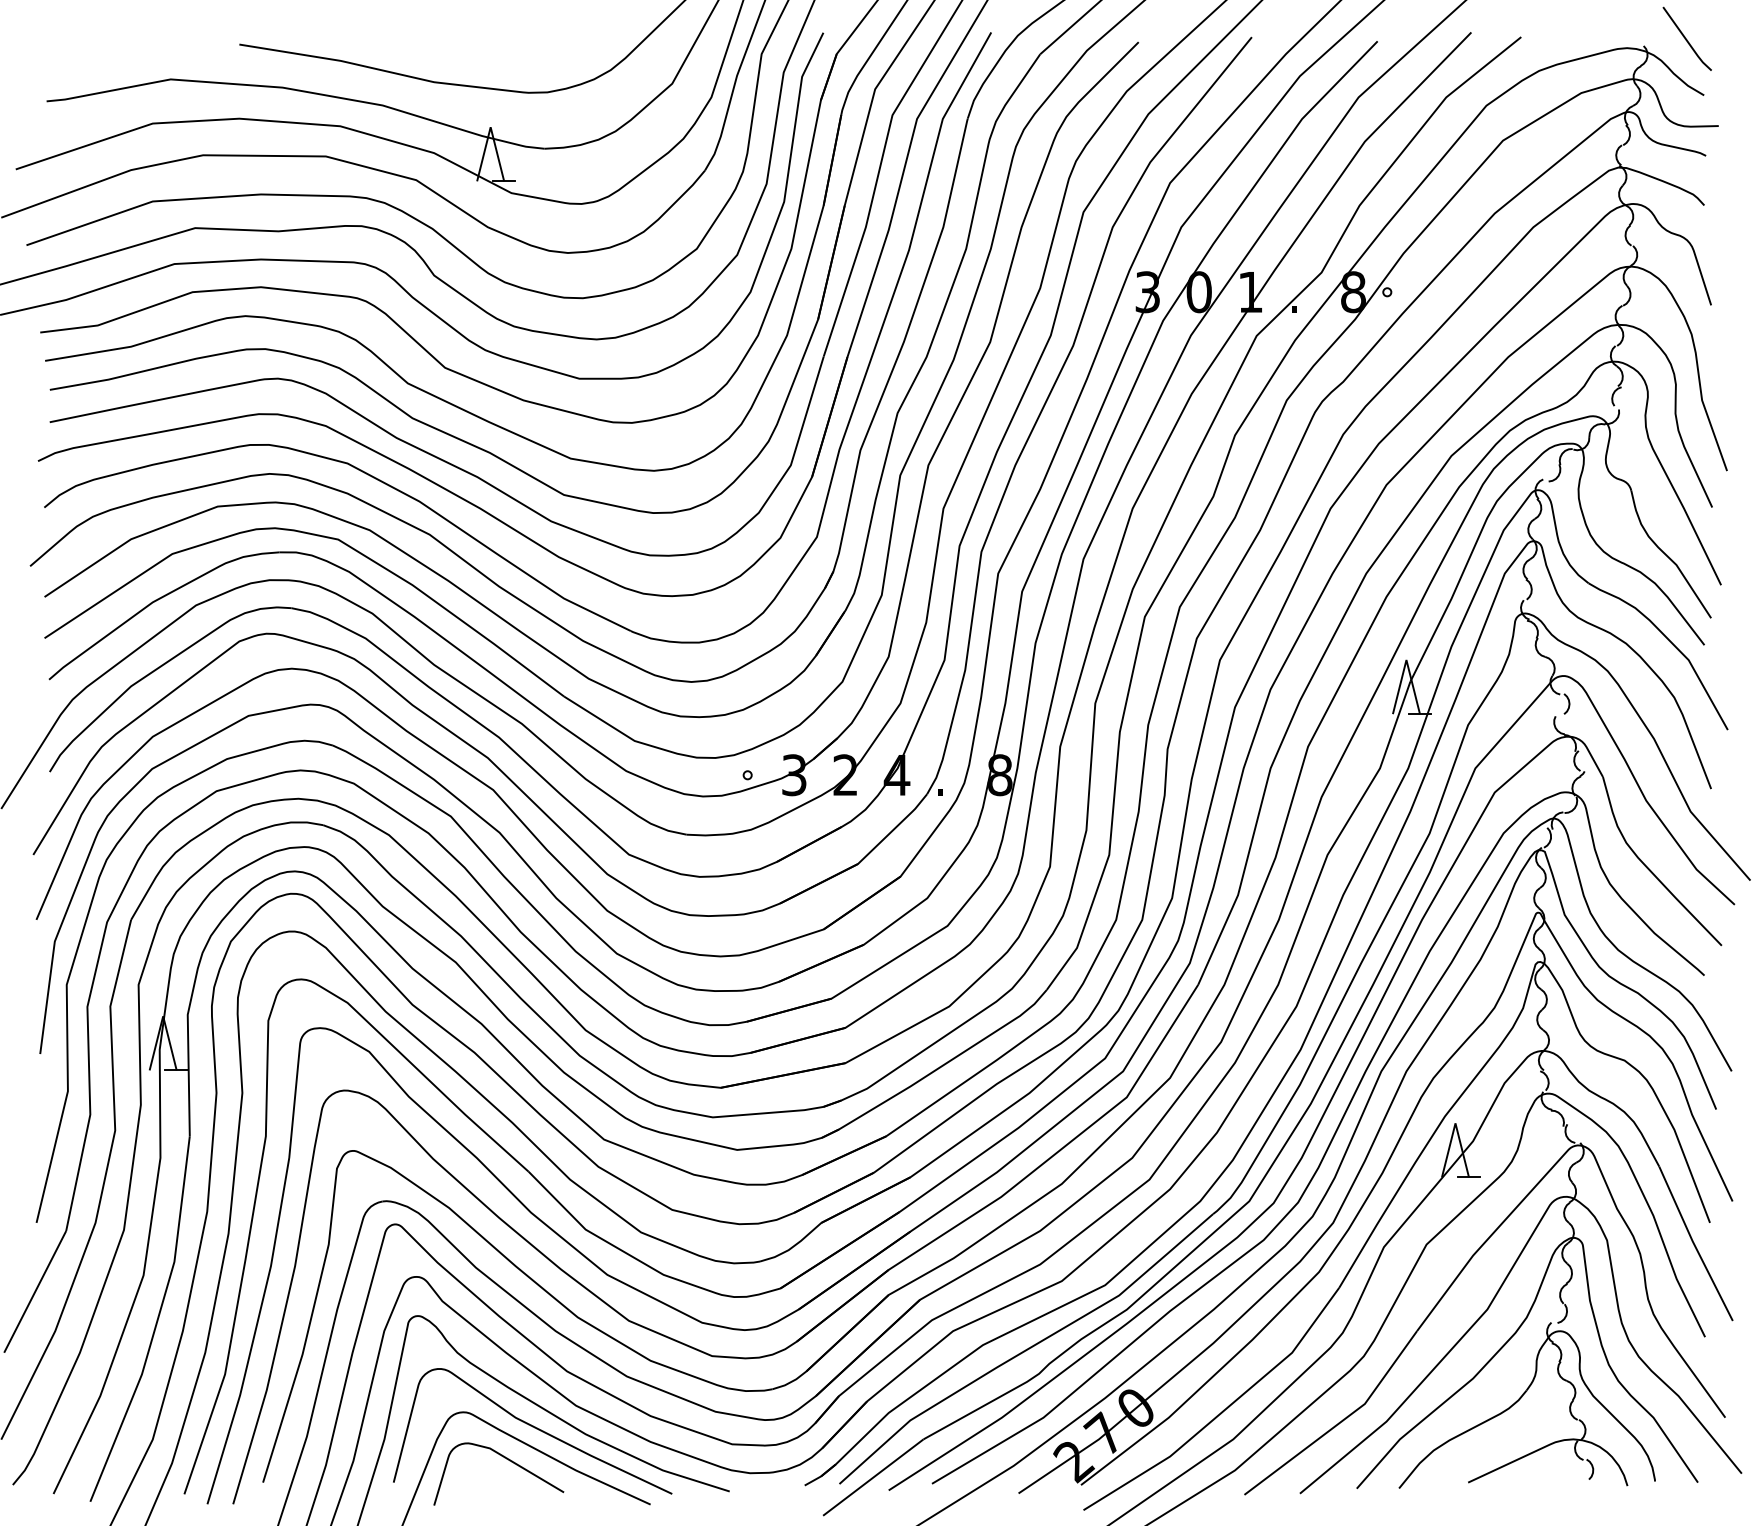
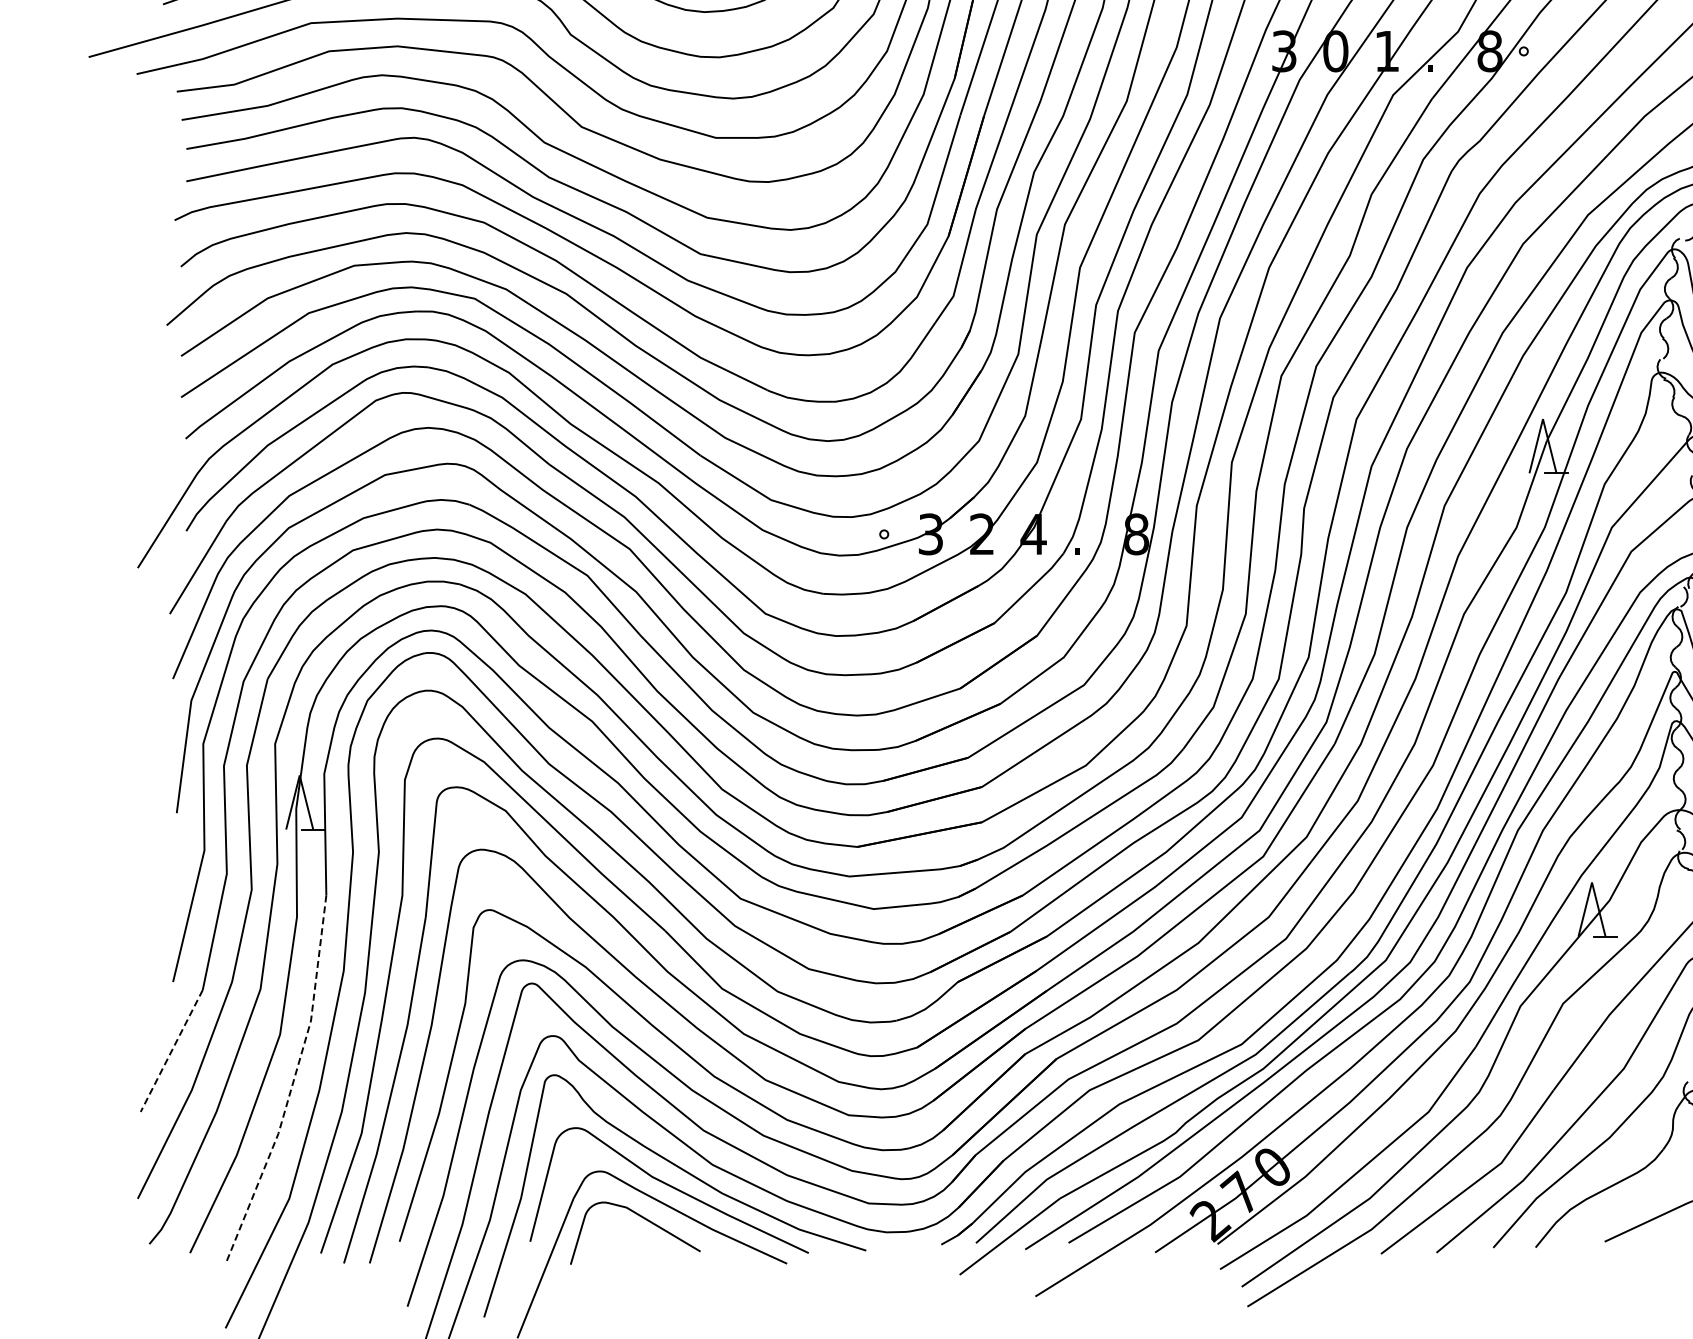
line: (34, 1292) -> (171, 1051), solid -> dashed
line: (156, 1323) -> (293, 1082), solid -> dashed

